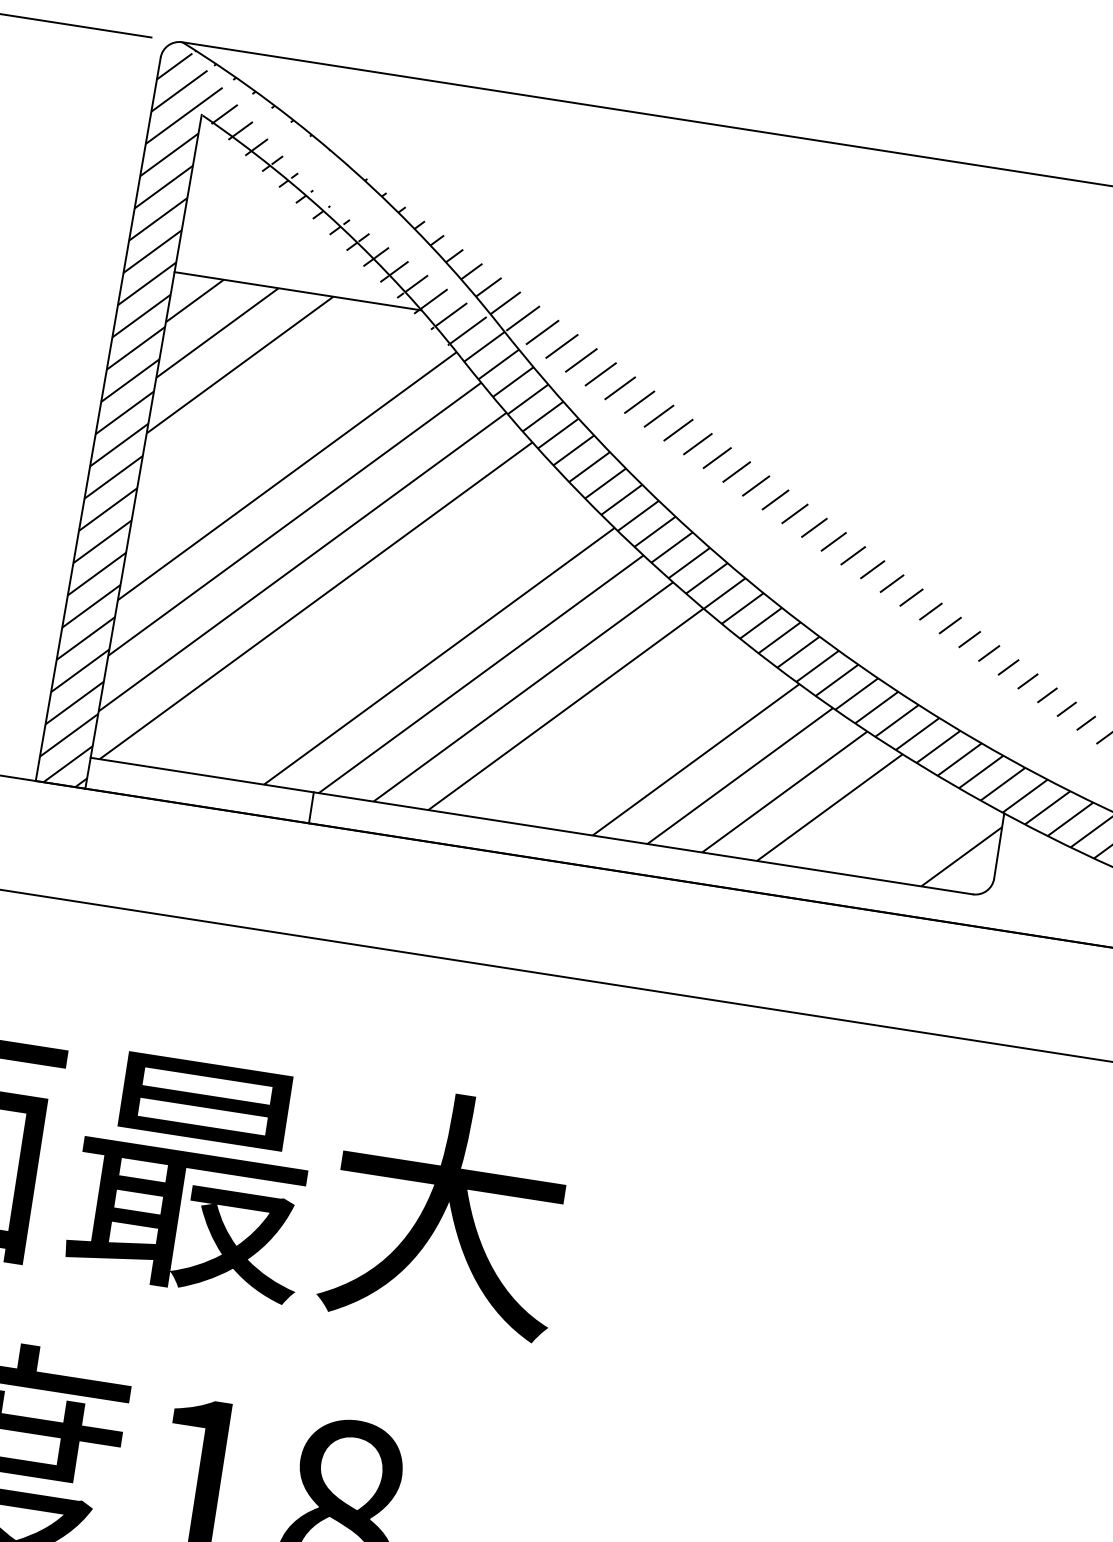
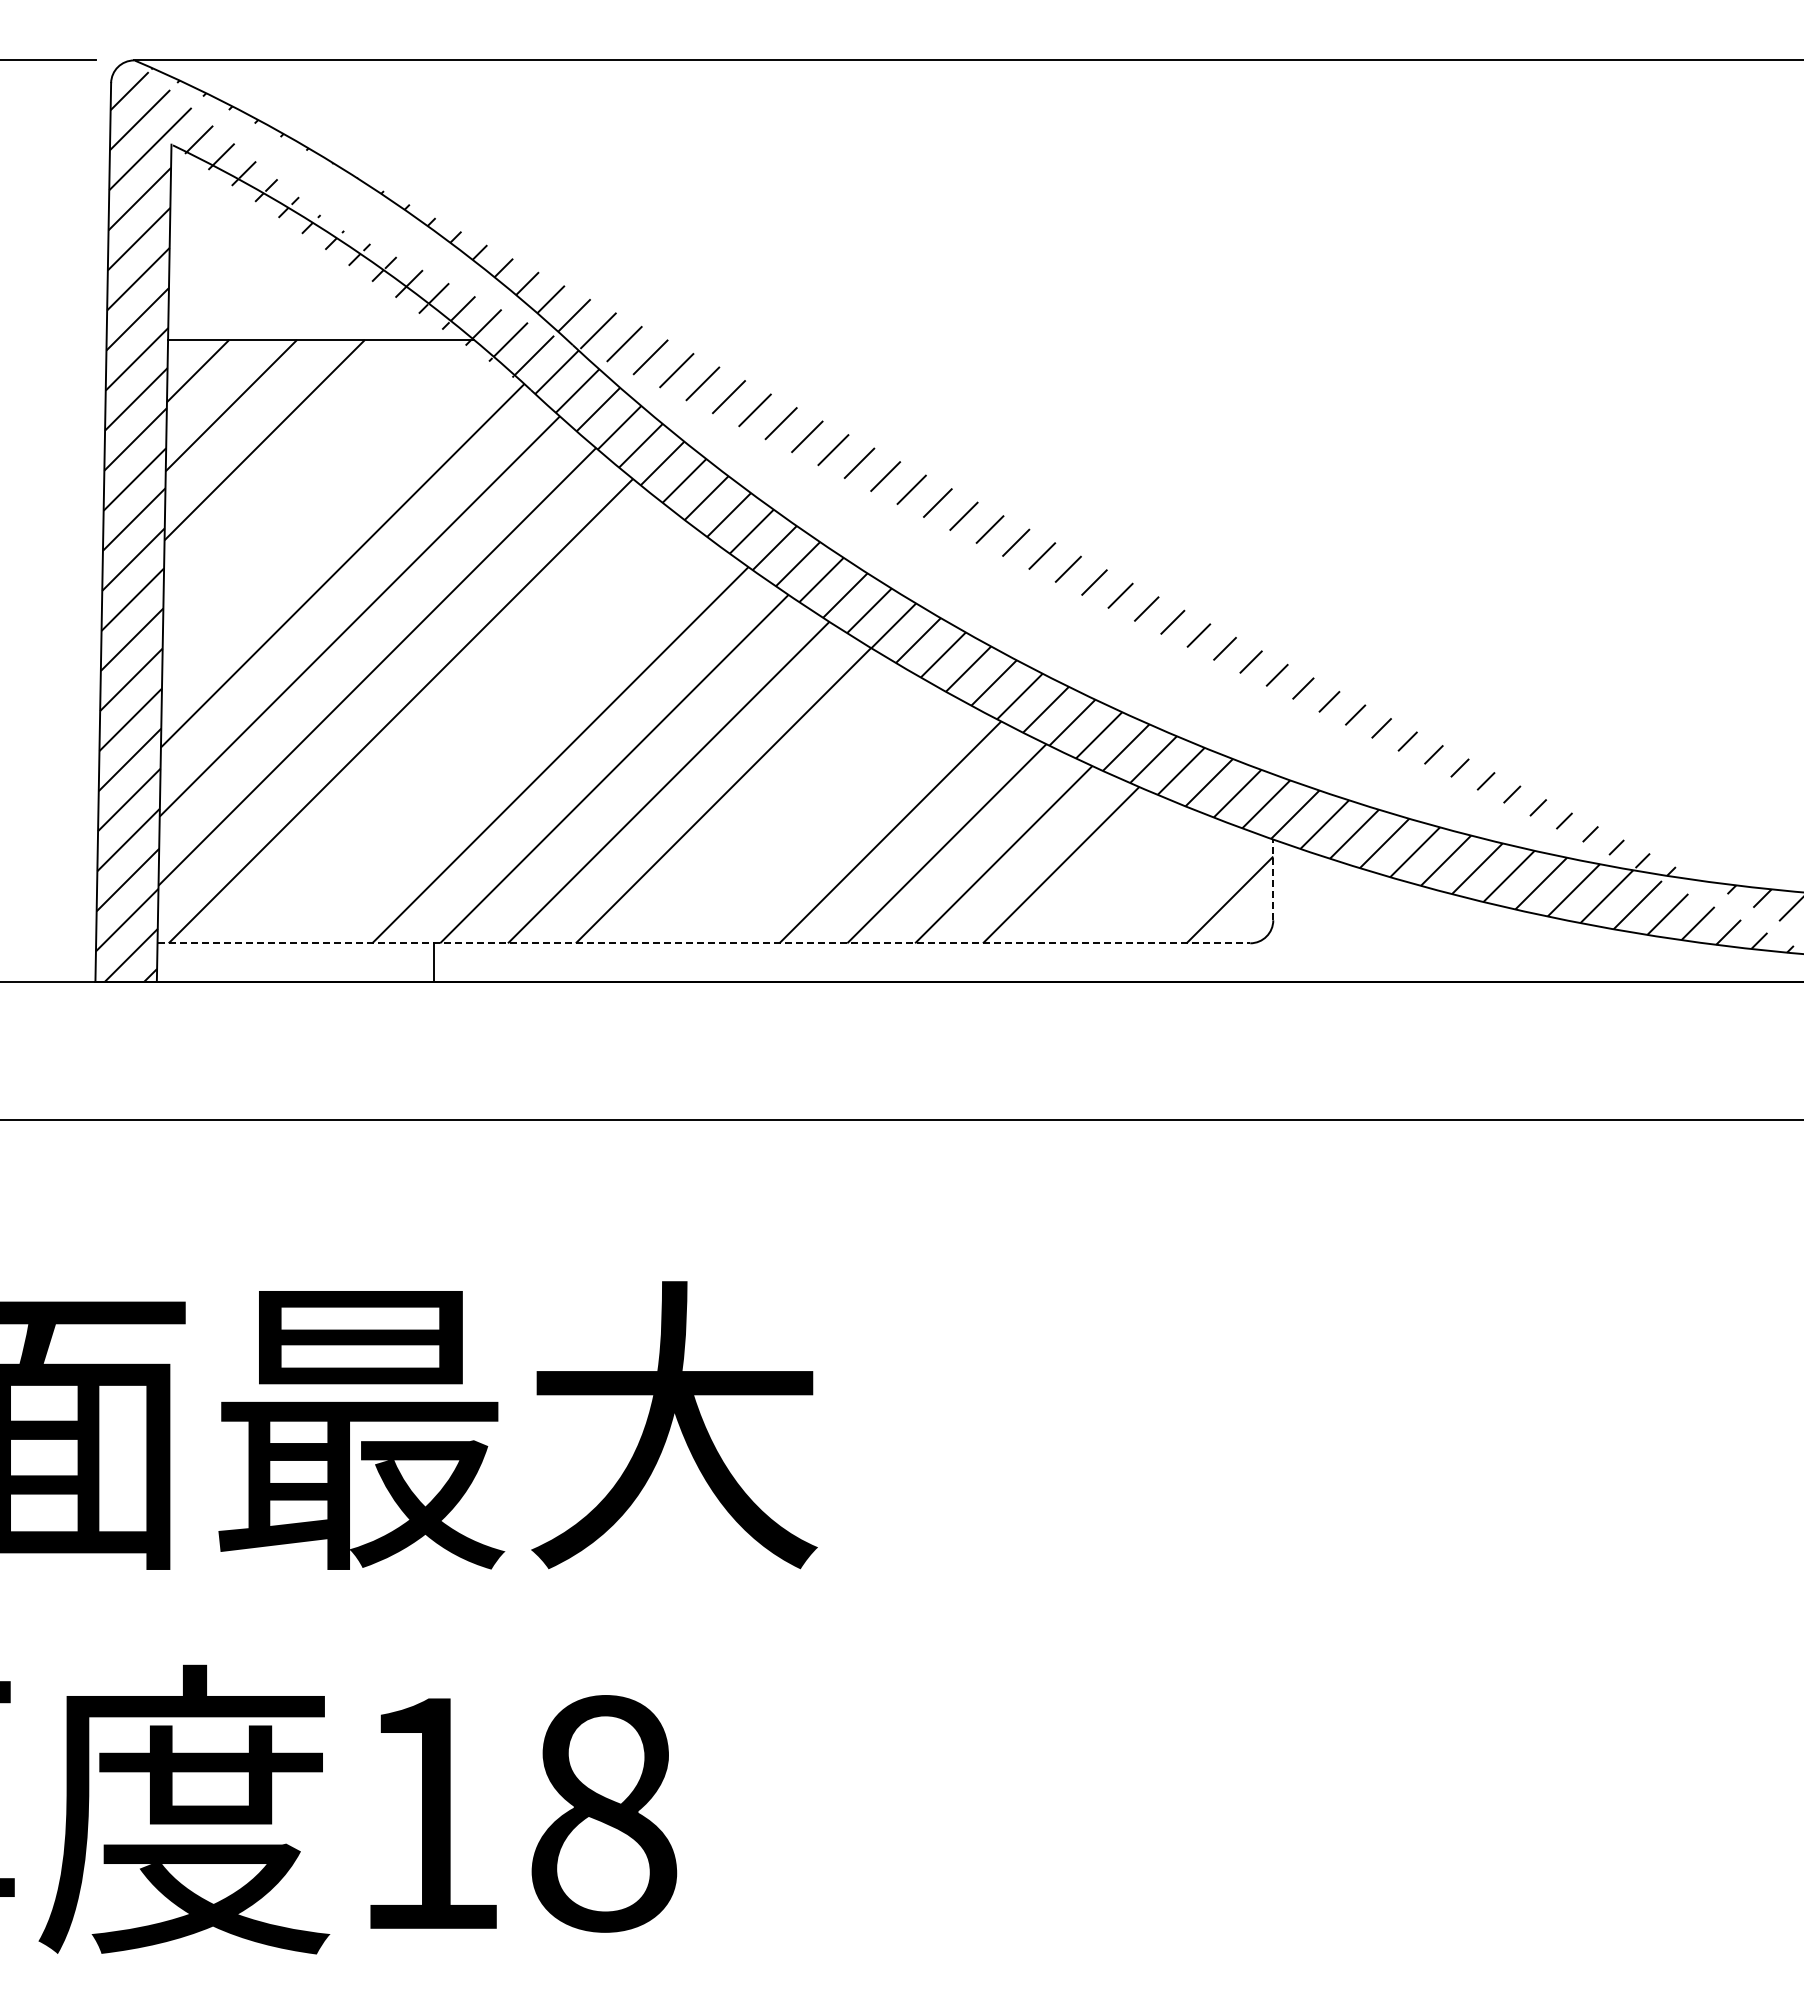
line: (532, 826) -> (704, 943), solid -> dashed
line: (999, 845) -> (1273, 879), solid -> dashed

